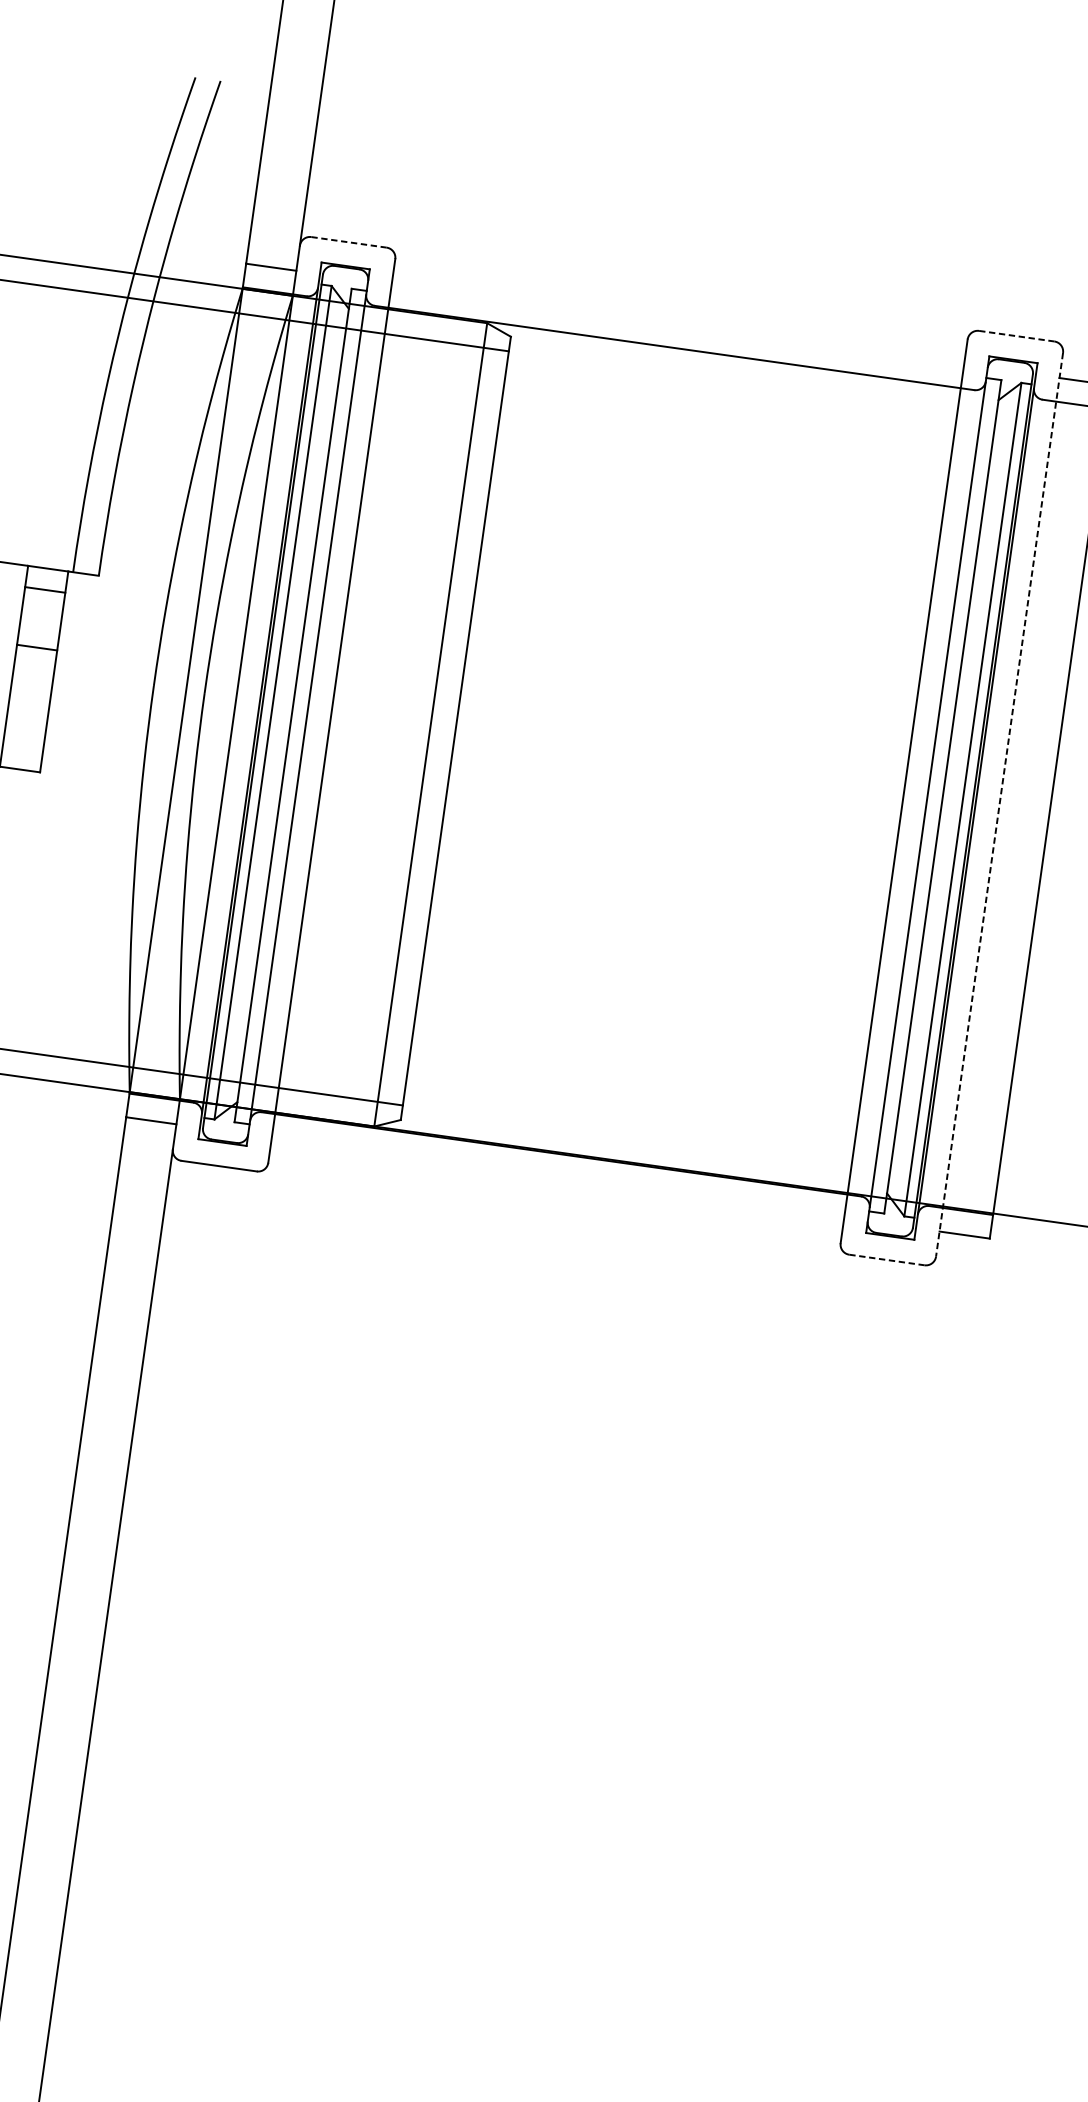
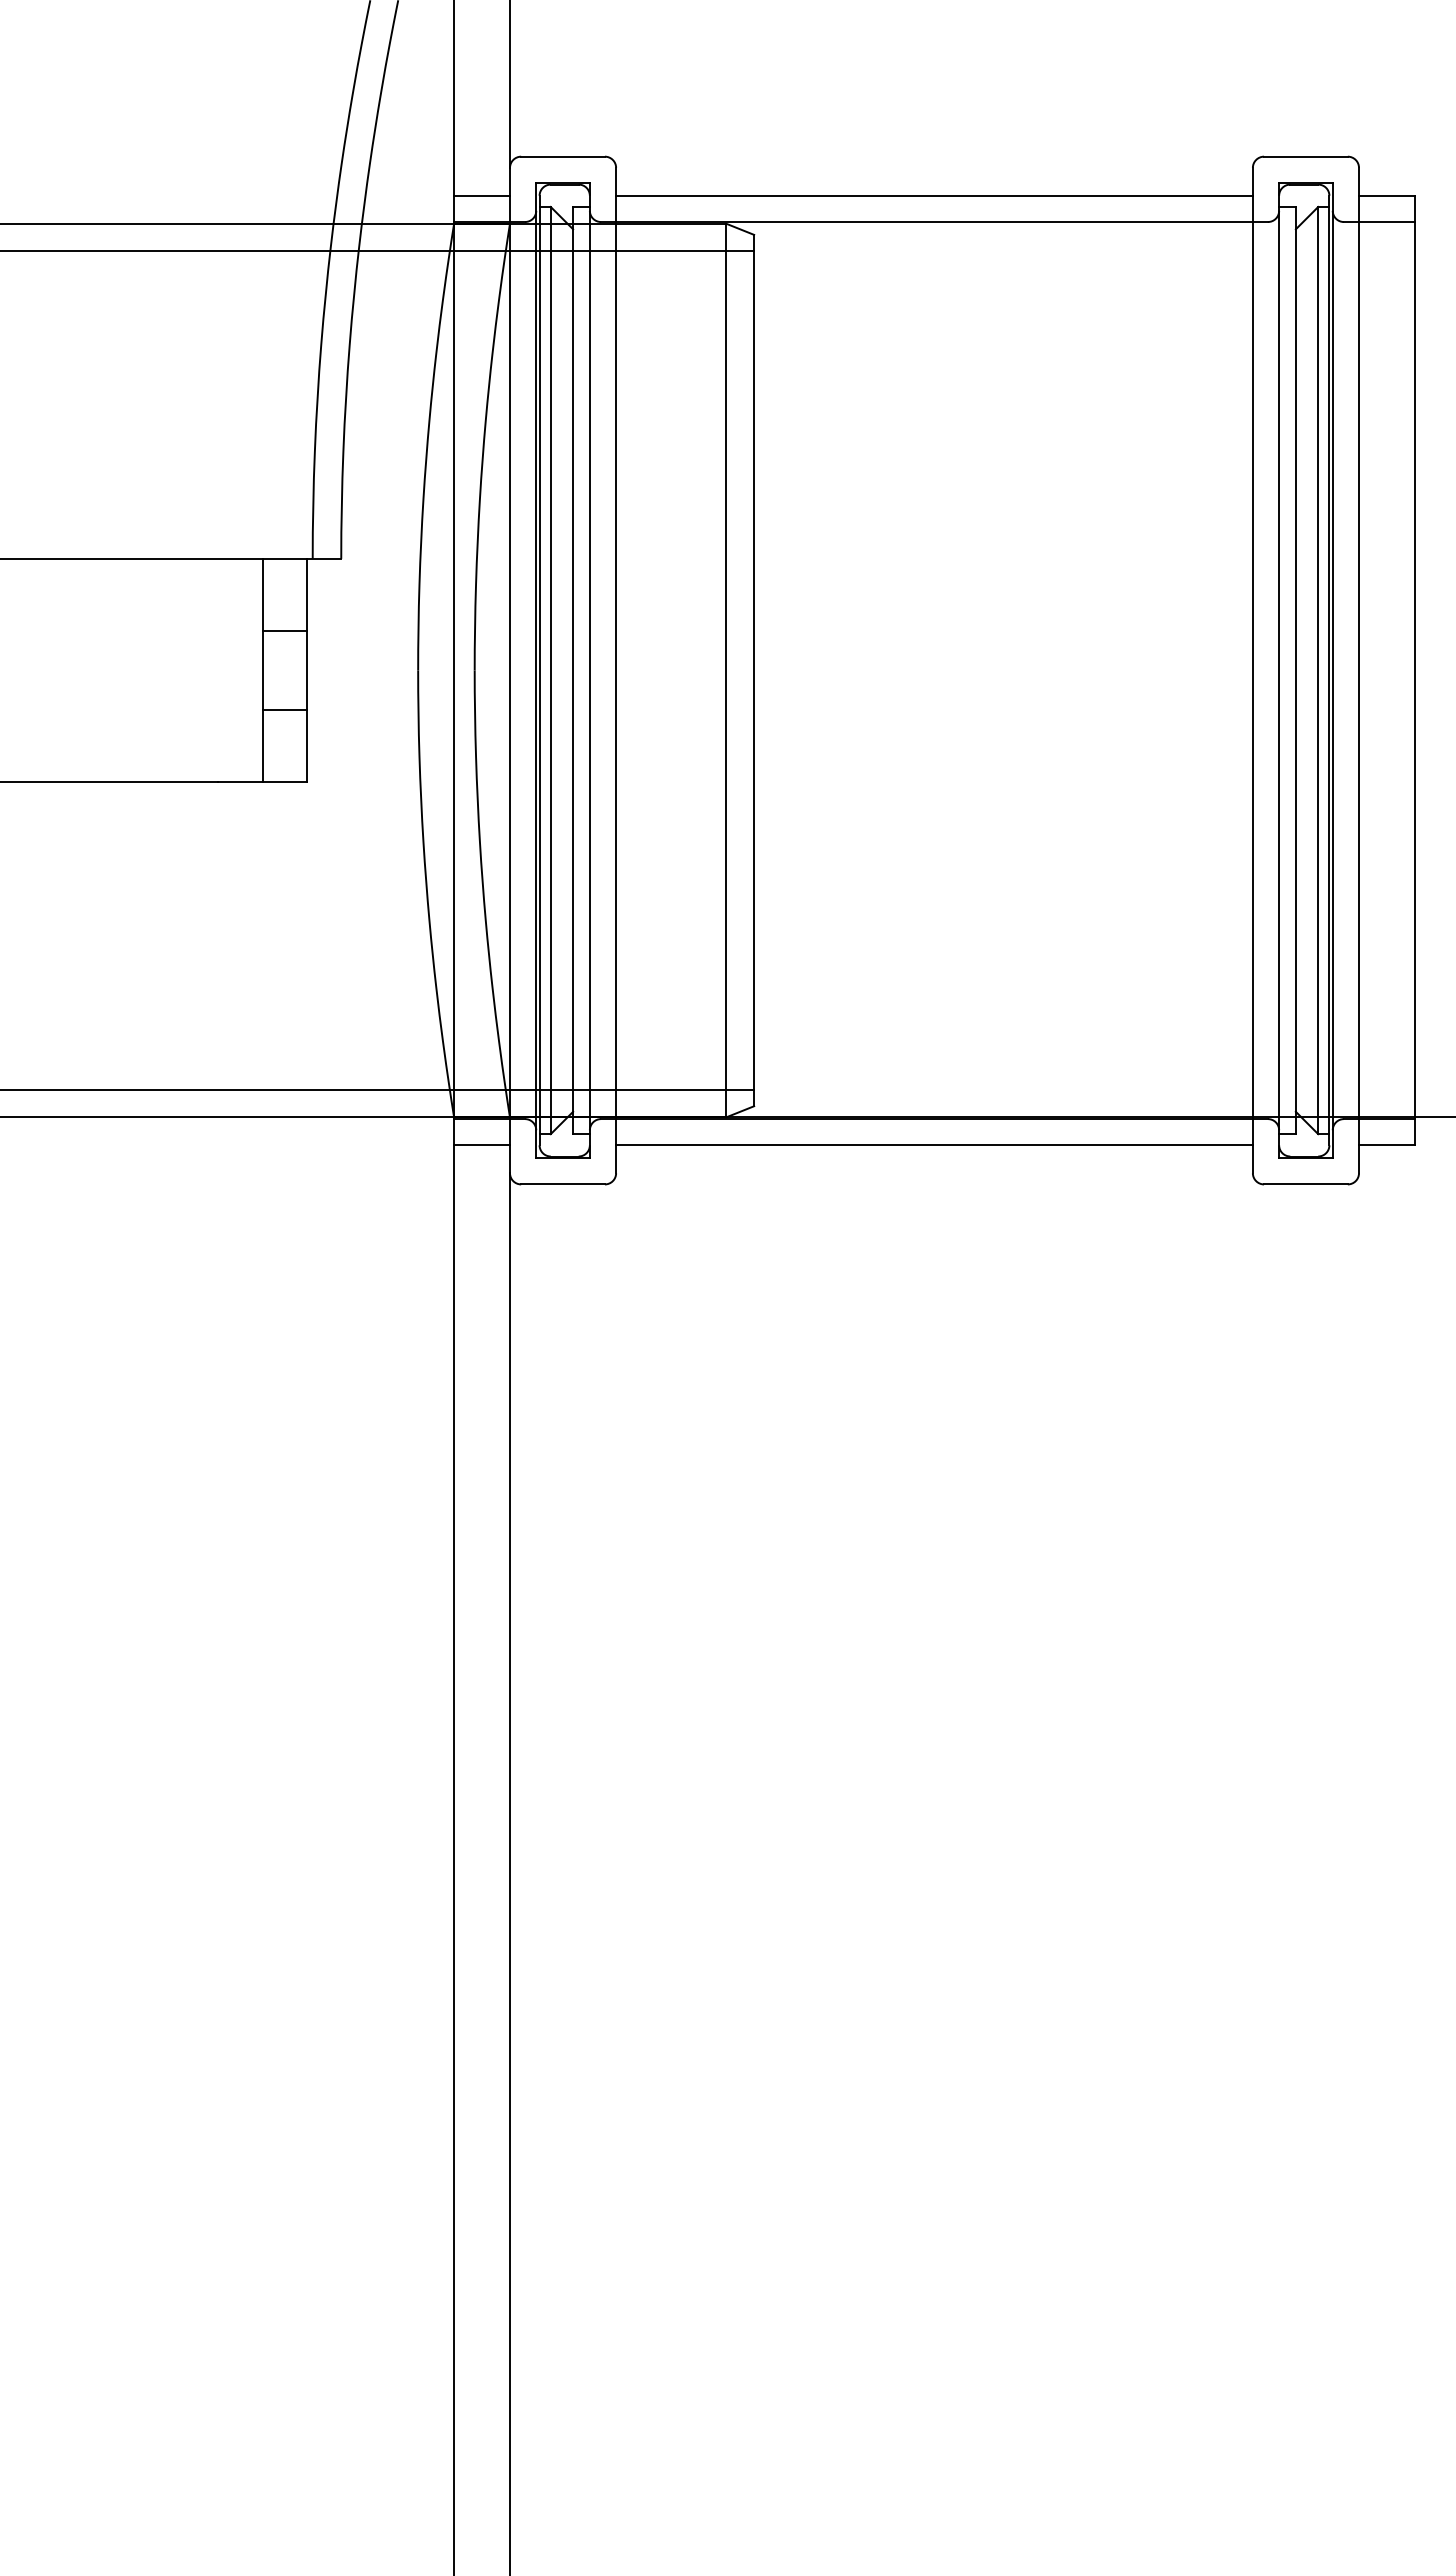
line: (349, 242) -> (563, 156), dashed -> solid
line: (677, 324) -> (934, 195), added
line: (1016, 335) -> (1305, 156), dashed -> solid
line: (44, 589) -> (284, 631), moved
line: (36, 647) -> (284, 709), moved
line: (1000, 804) -> (1359, 670), dashed -> solid
line: (557, 1178) -> (934, 1145), added
line: (886, 1260) -> (1305, 1184), dashed -> solid

